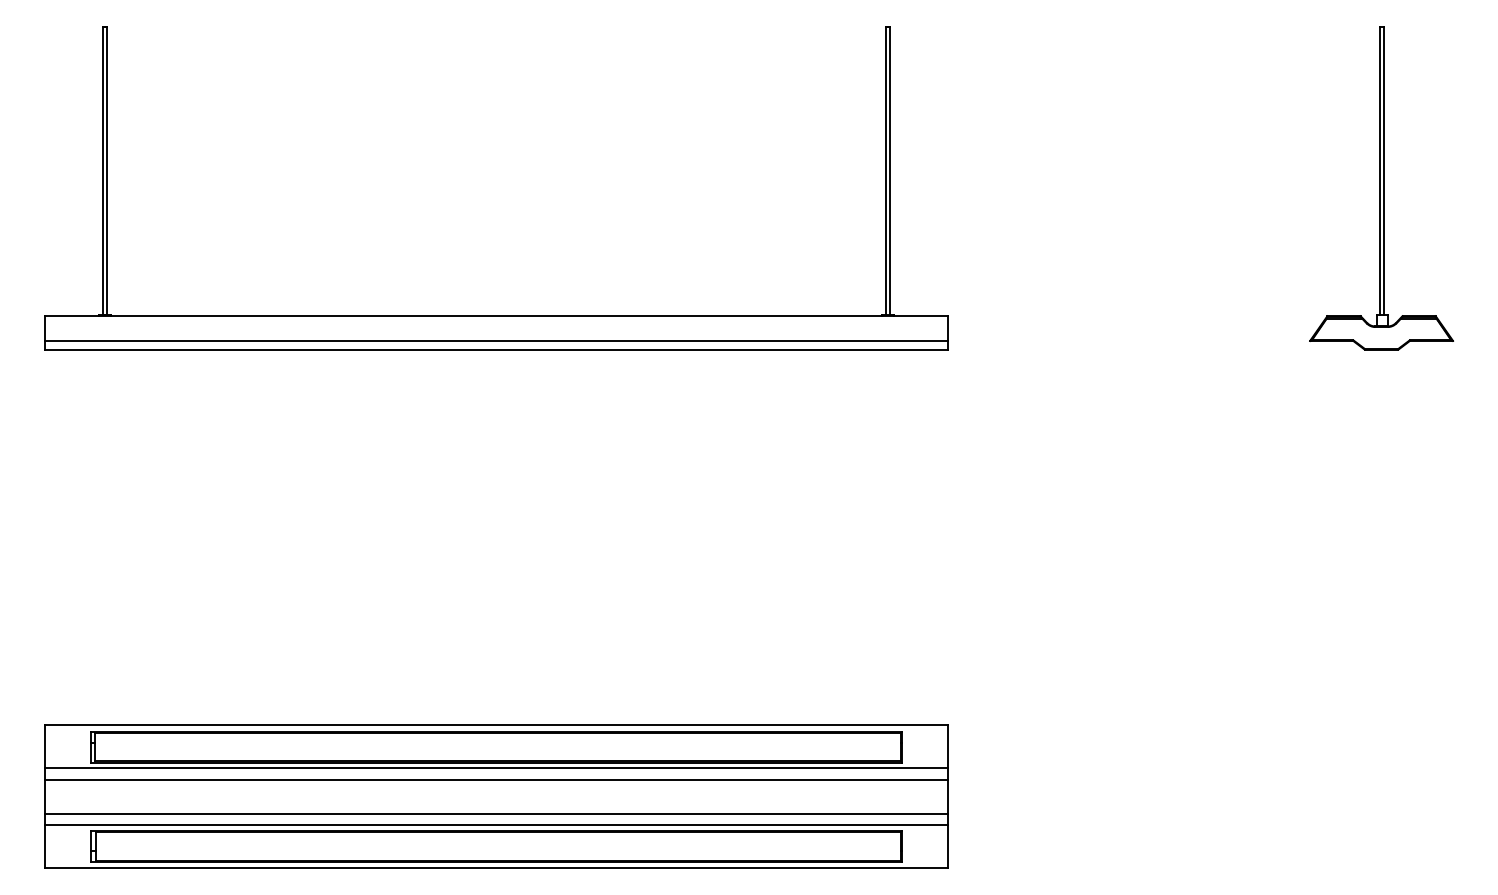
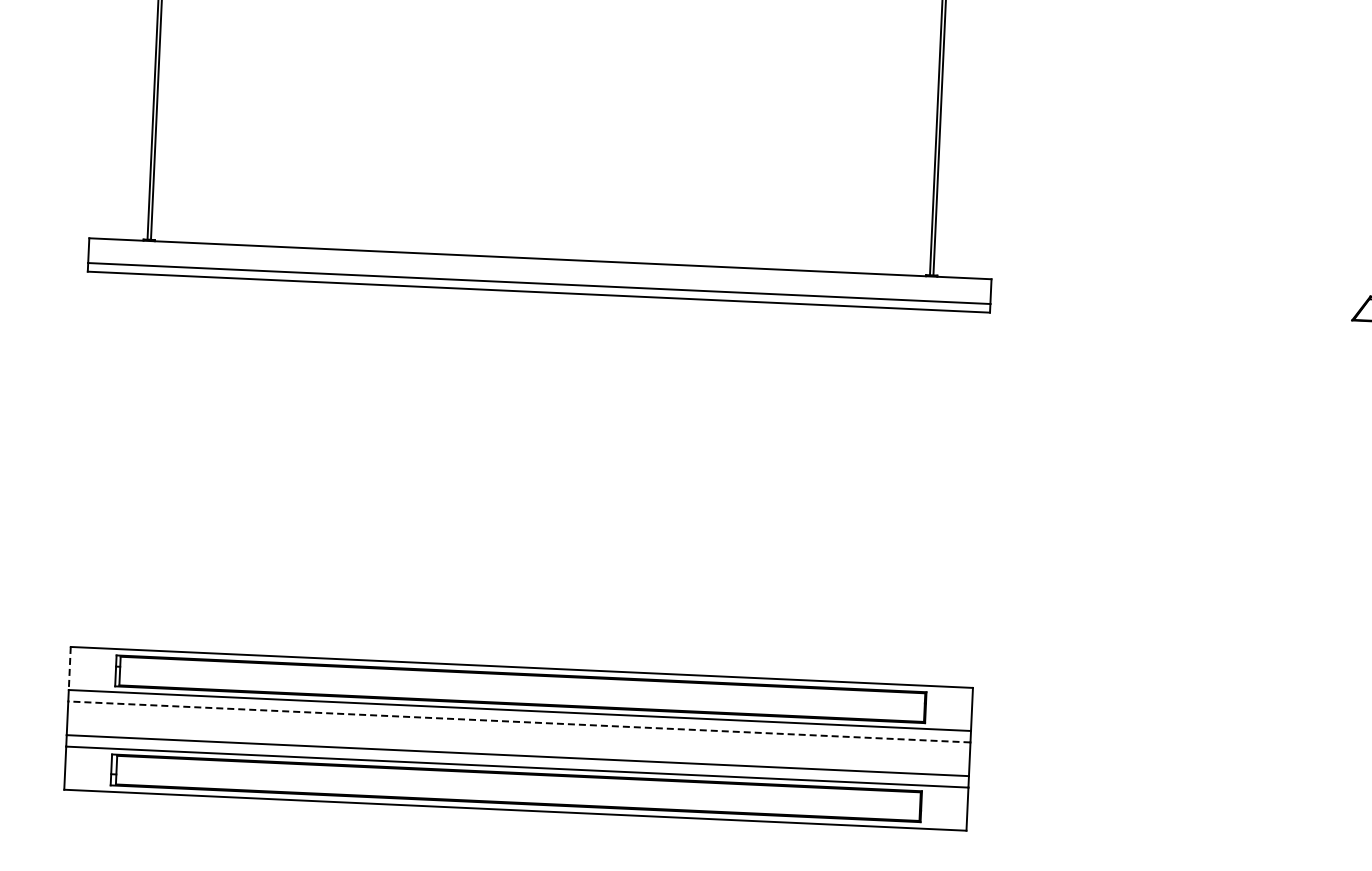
line: (44, 746) -> (69, 668), solid -> dashed
line: (496, 779) -> (519, 721), solid -> dashed

